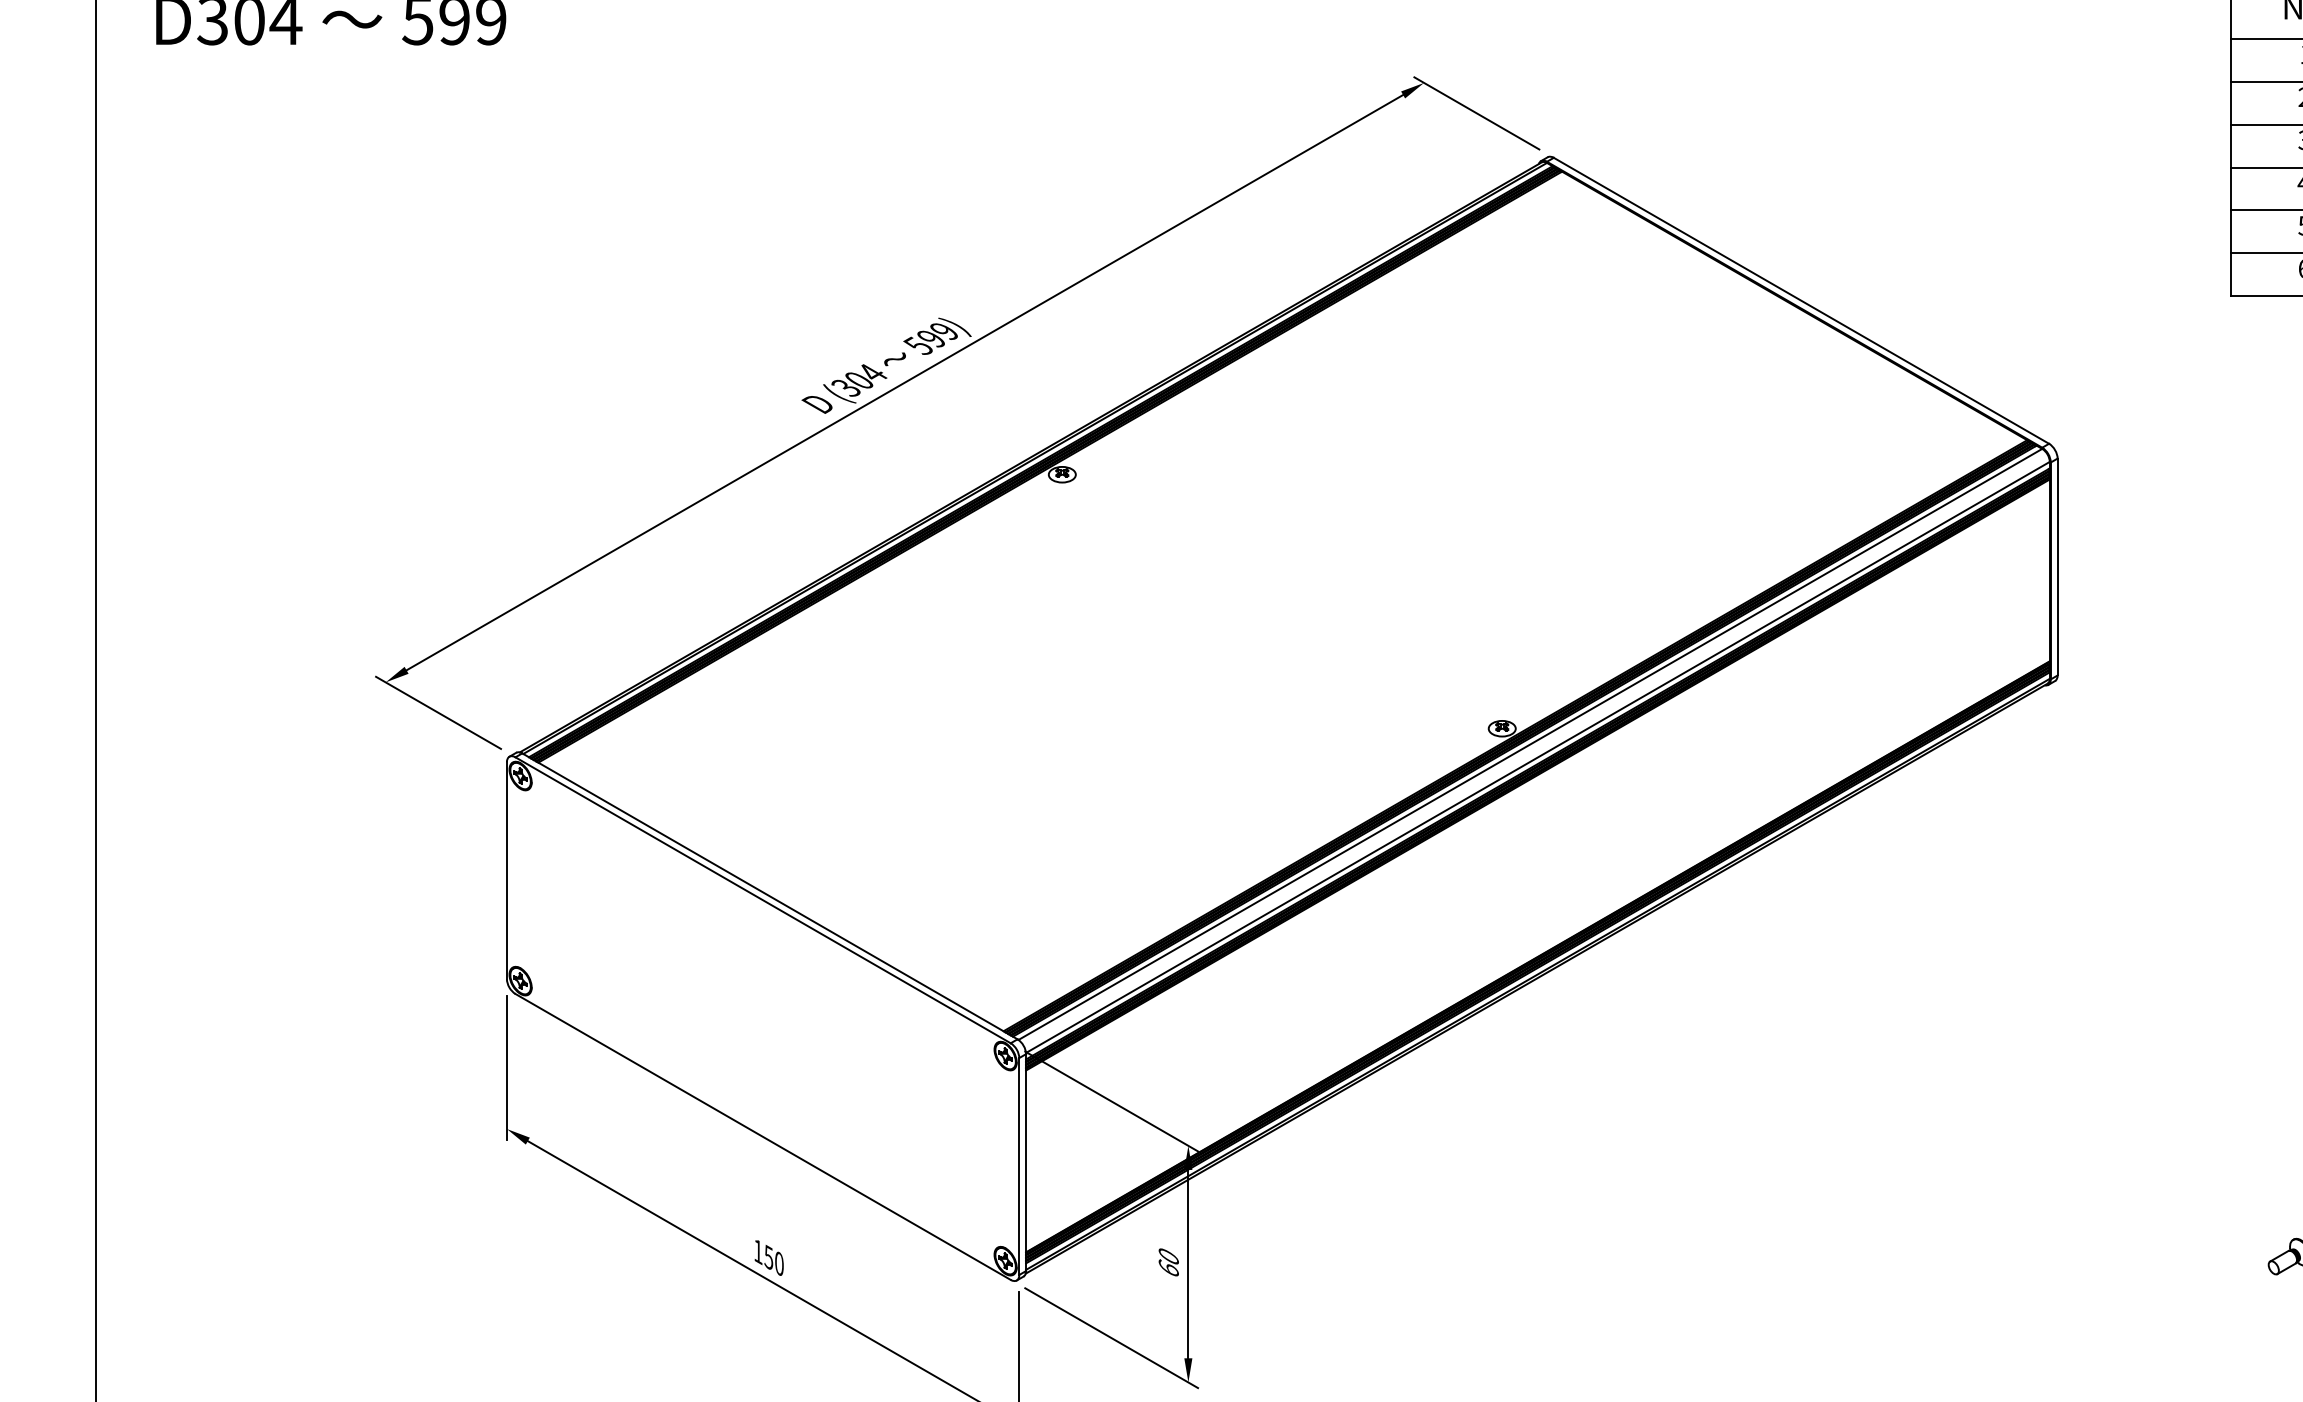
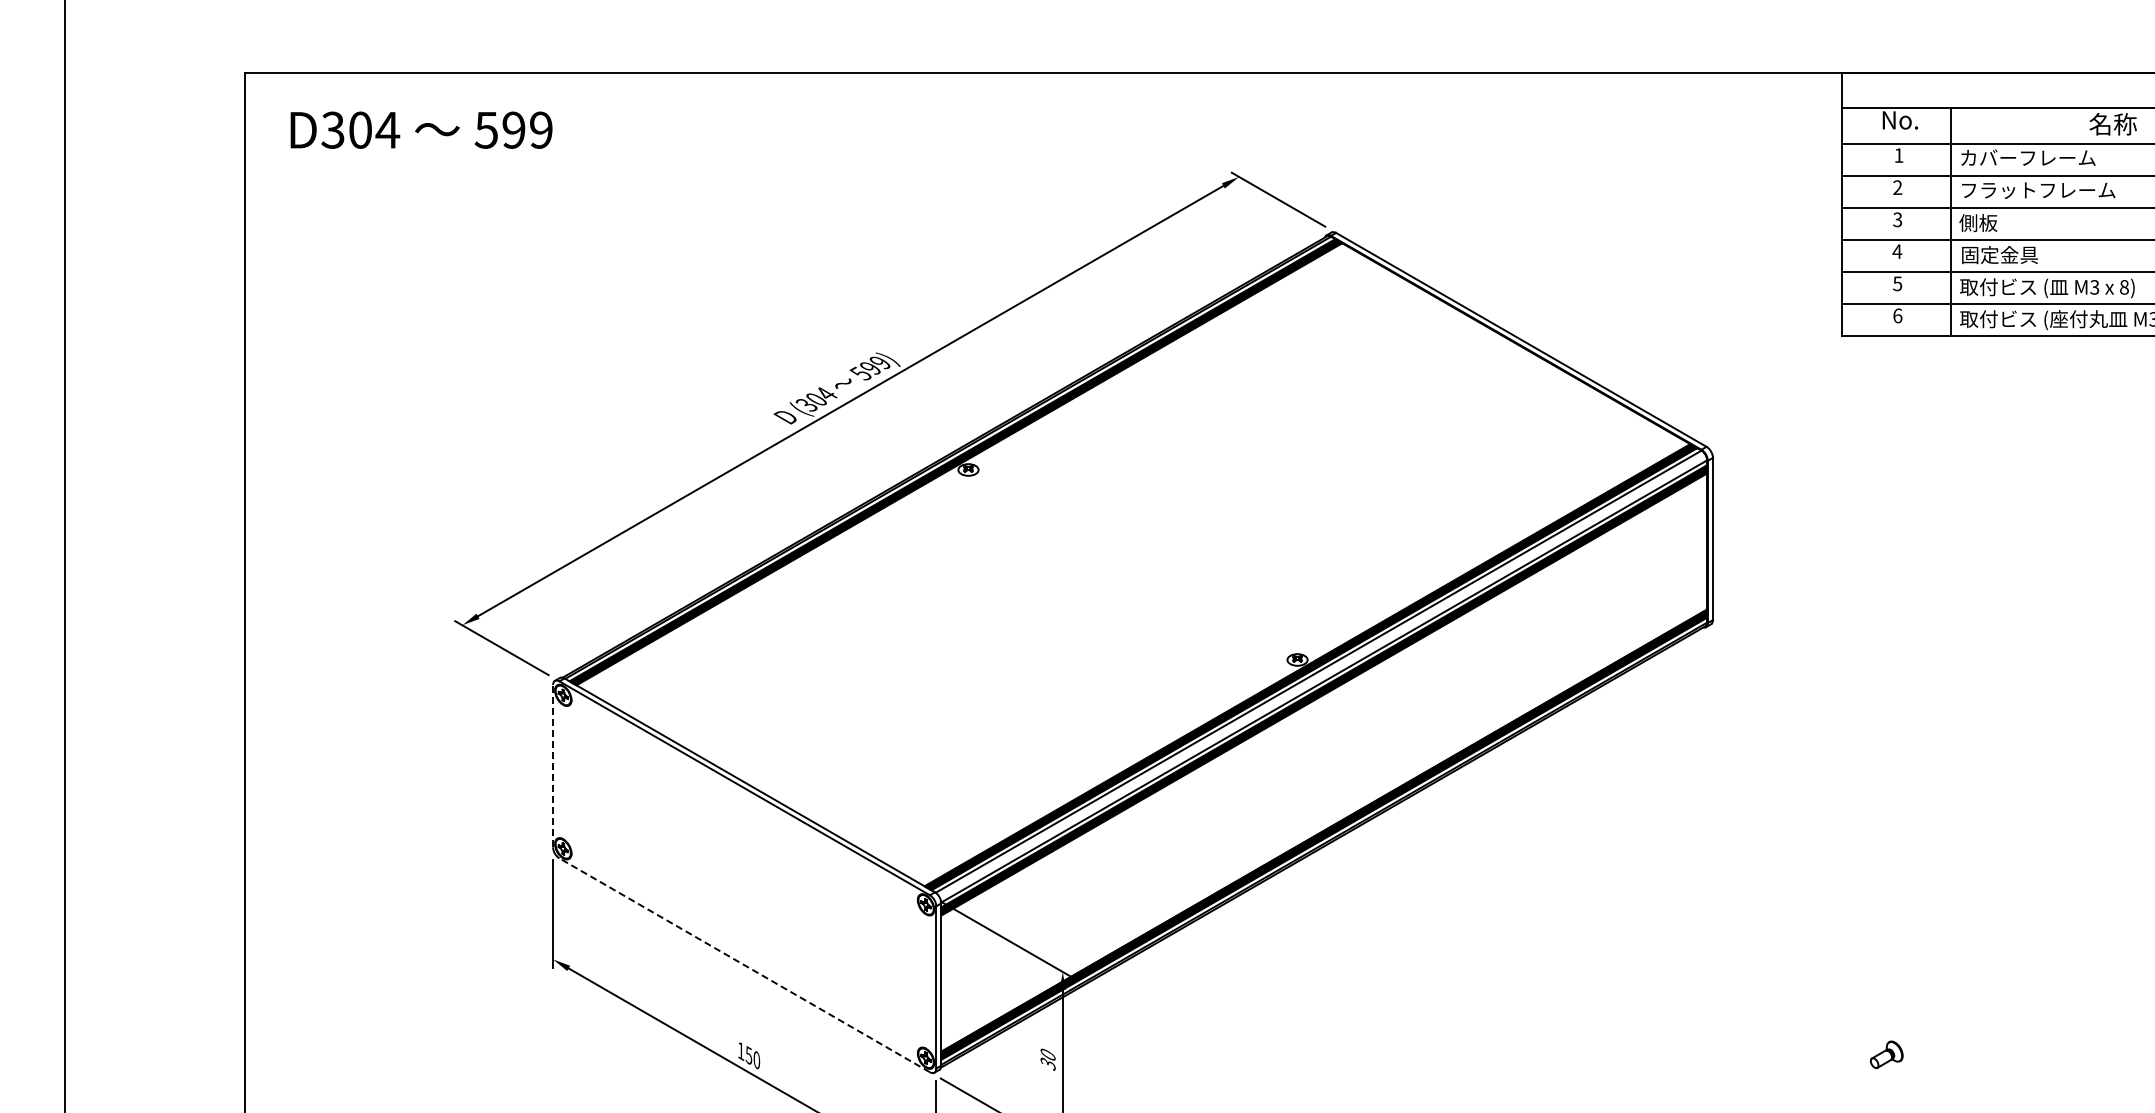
line: (507, 869) -> (553, 765), solid -> dashed
line: (762, 1137) -> (744, 965), solid -> dashed
text: (1167, 1268) -> (1047, 1063), 60 -> 30

